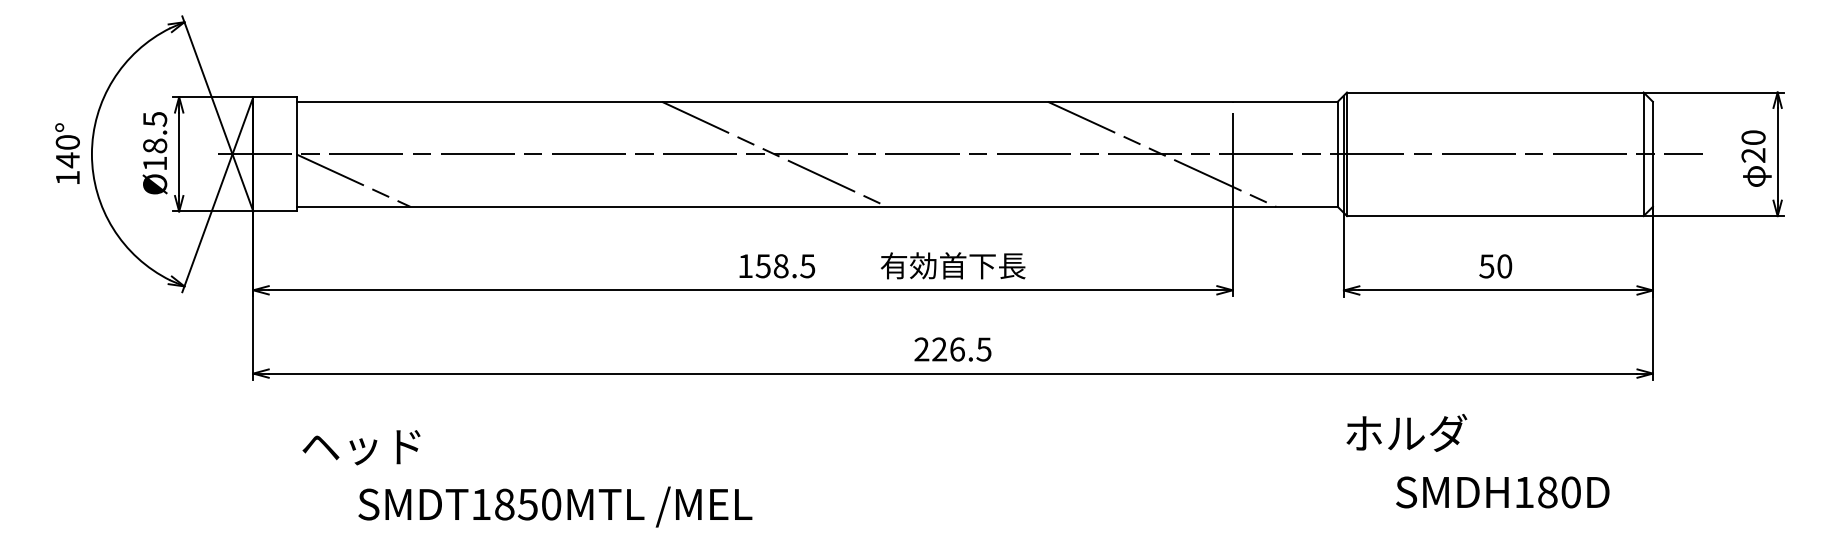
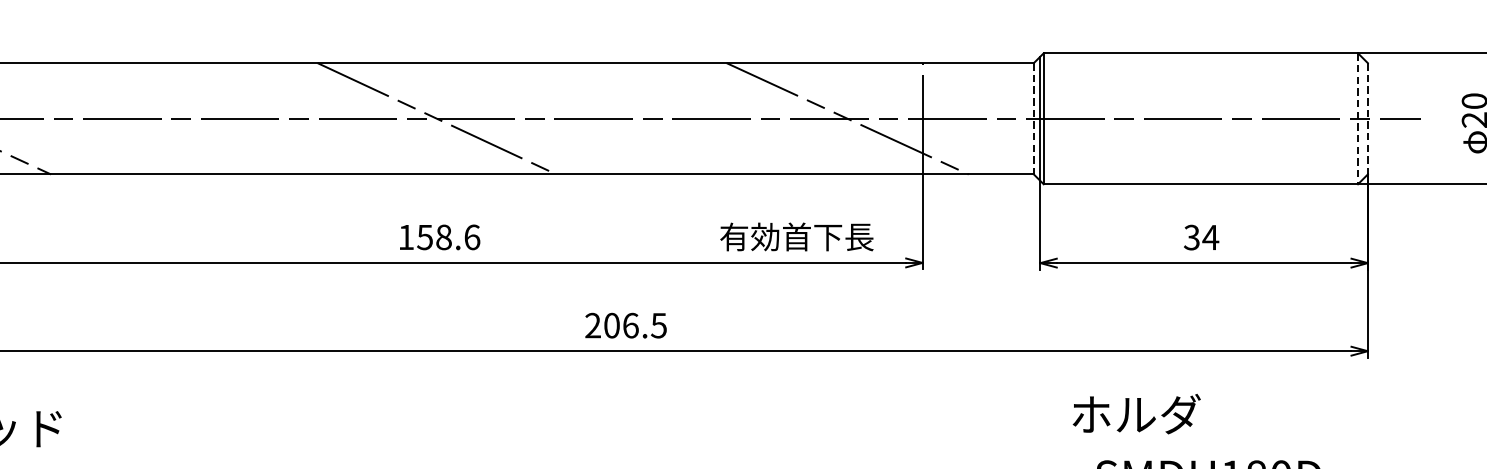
line: (1337, 154) -> (1033, 119), solid -> dashed
line: (1643, 154) -> (1357, 119), solid -> dashed
line: (1652, 154) -> (1367, 119), solid -> dashed
text: (953, 265) -> (797, 236), moved
text: (807, 266) -> (471, 237), 158.5 -> 158.6
text: (1496, 266) -> (1202, 237), 50 -> 34
text: (939, 349) -> (611, 325), 226.5 -> 206.5
text: (1406, 432) -> (1136, 413), moved

